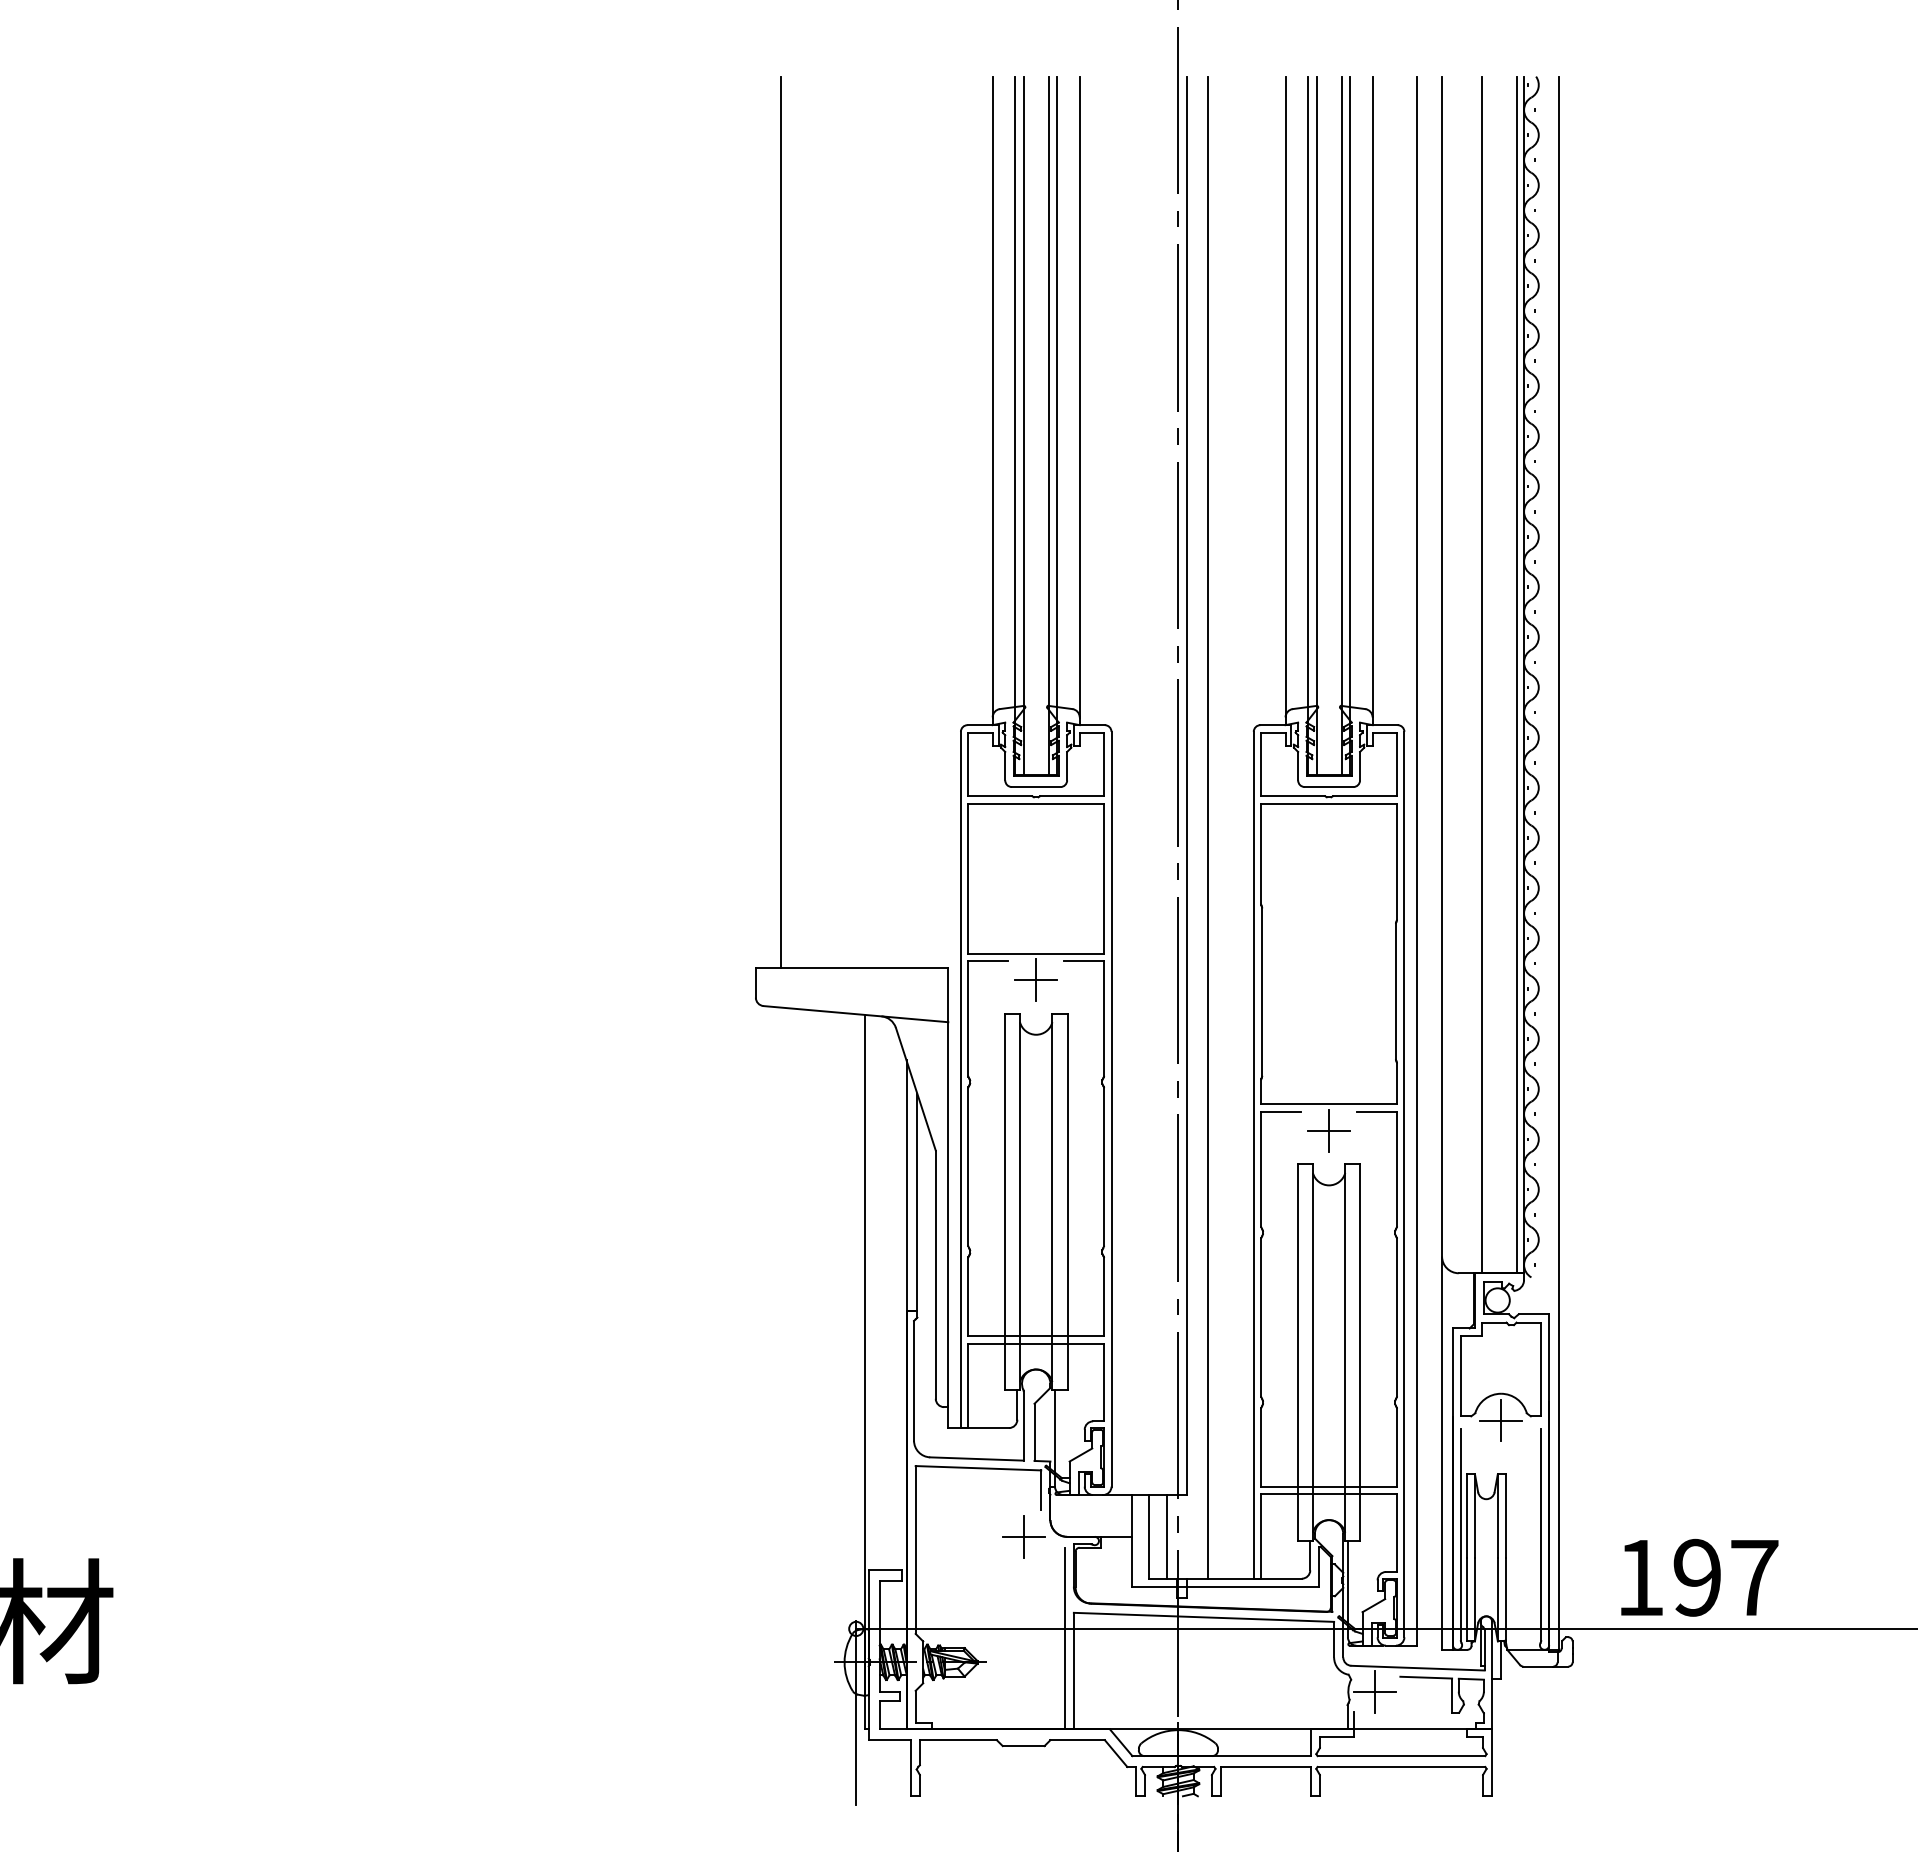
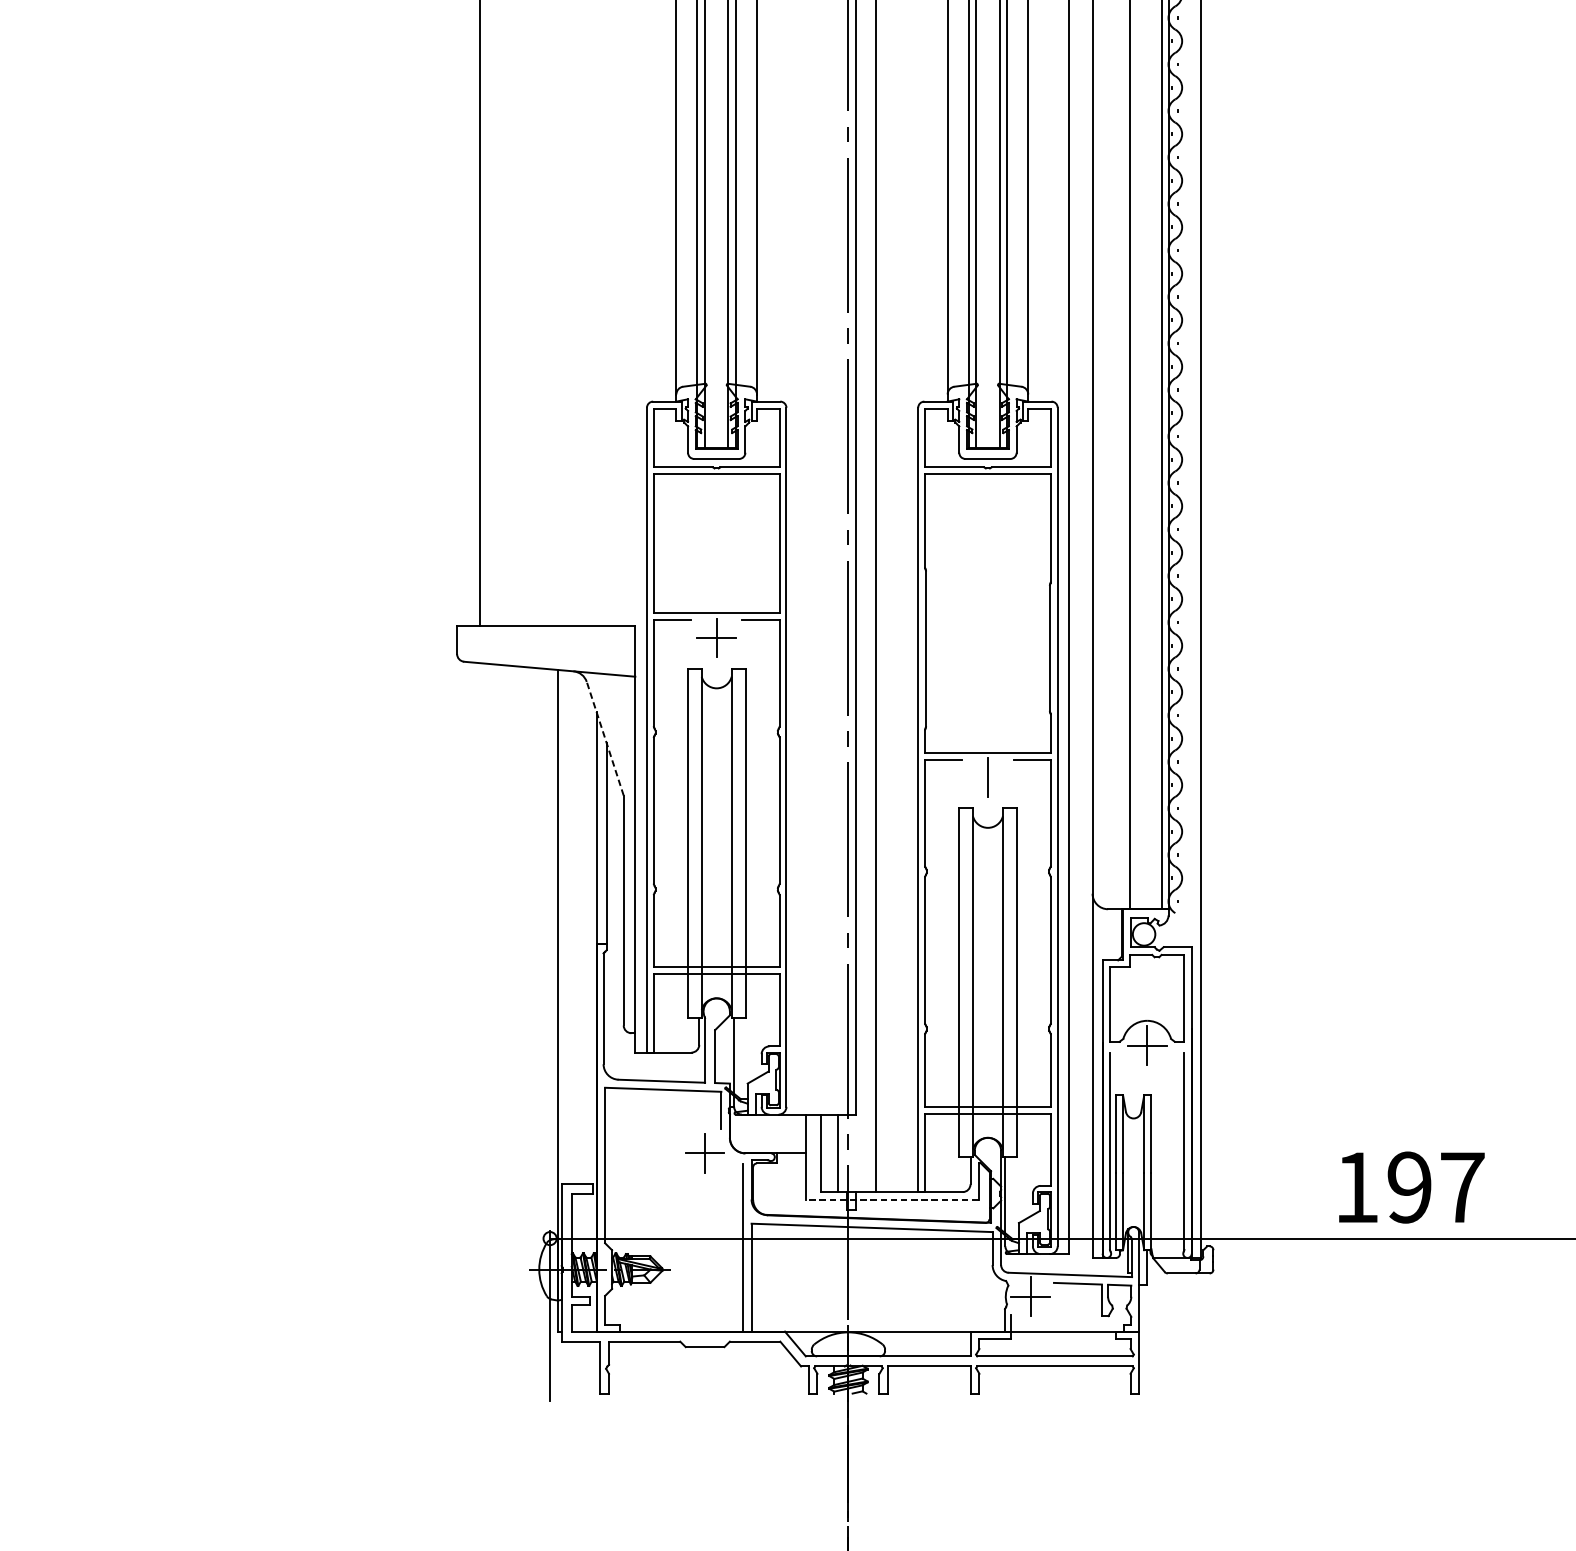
line: (915, 1088) -> (604, 738), solid -> dashed
line: (1329, 1131) -> (988, 777), removed
text: (1699, 1577) -> (1411, 1187), moved
line: (1225, 1587) -> (892, 1200), solid -> dashed

